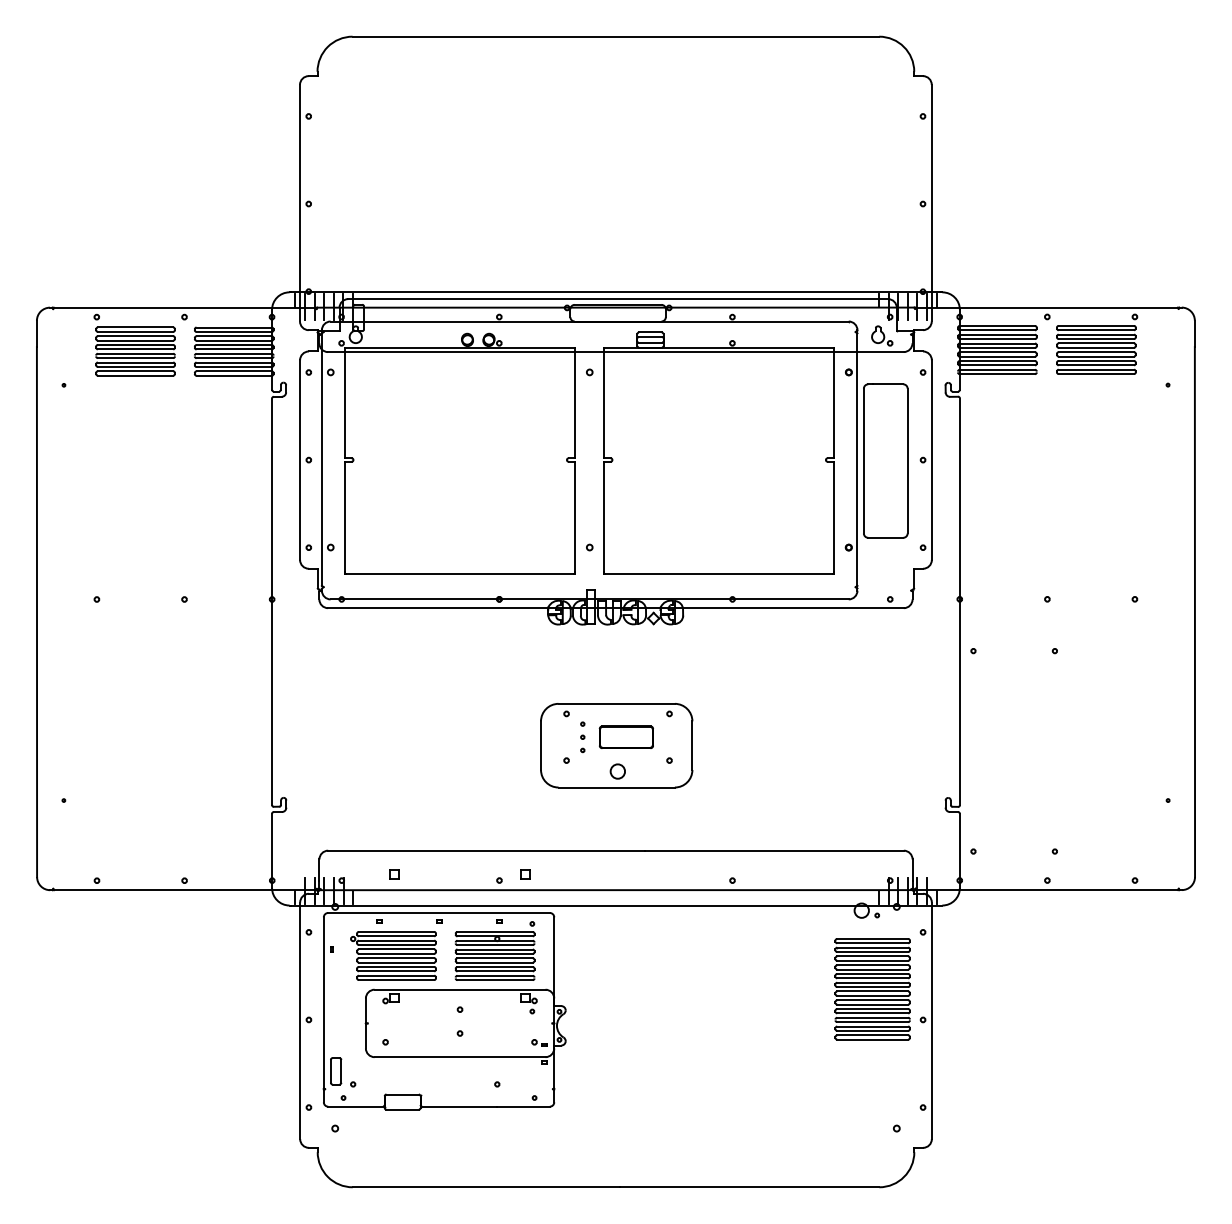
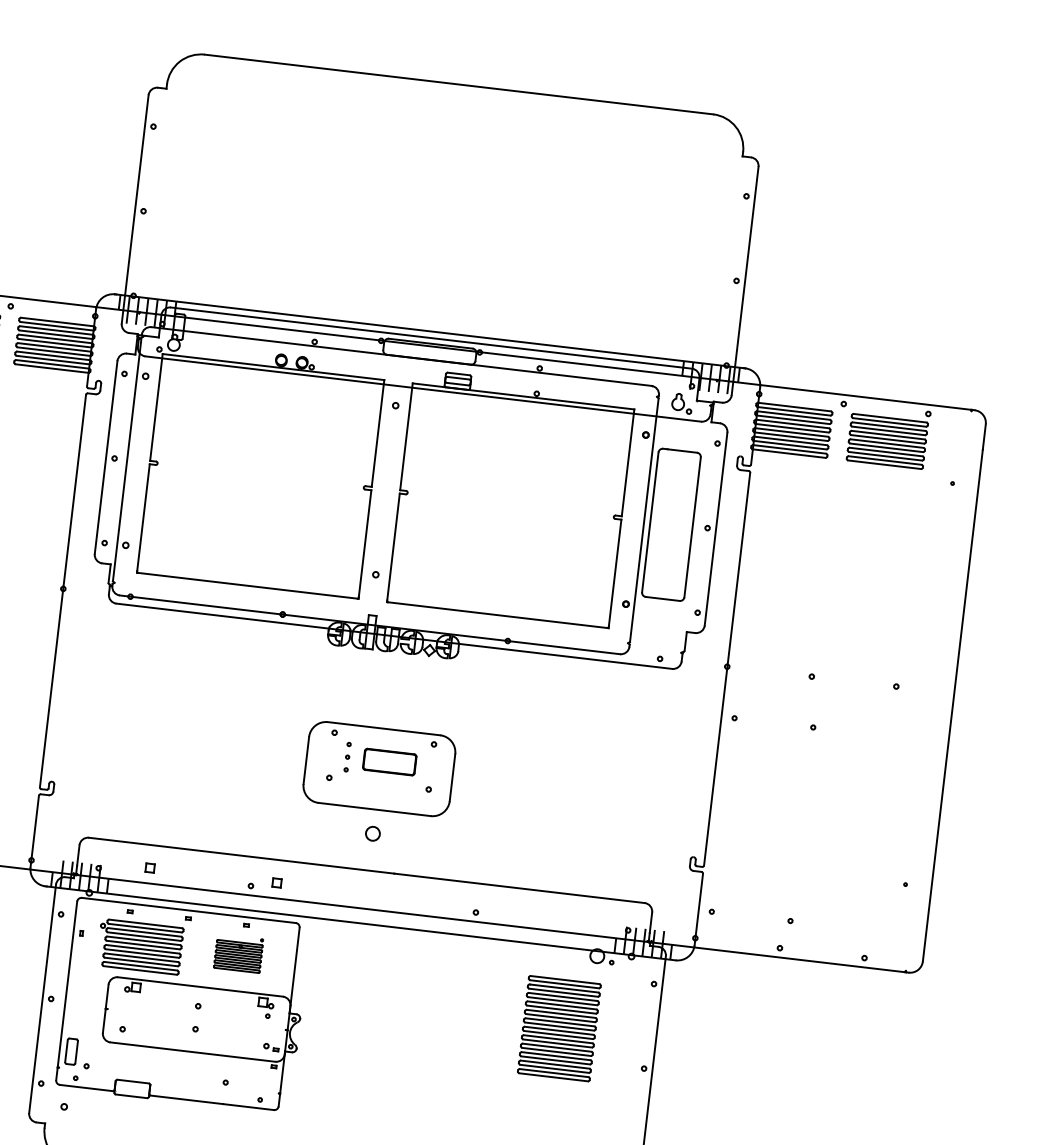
circle: (617, 771) -> (372, 833), moved
part: (494, 950) -> (238, 952), size x0.6
part: (872, 989) -> (559, 1028), moved

